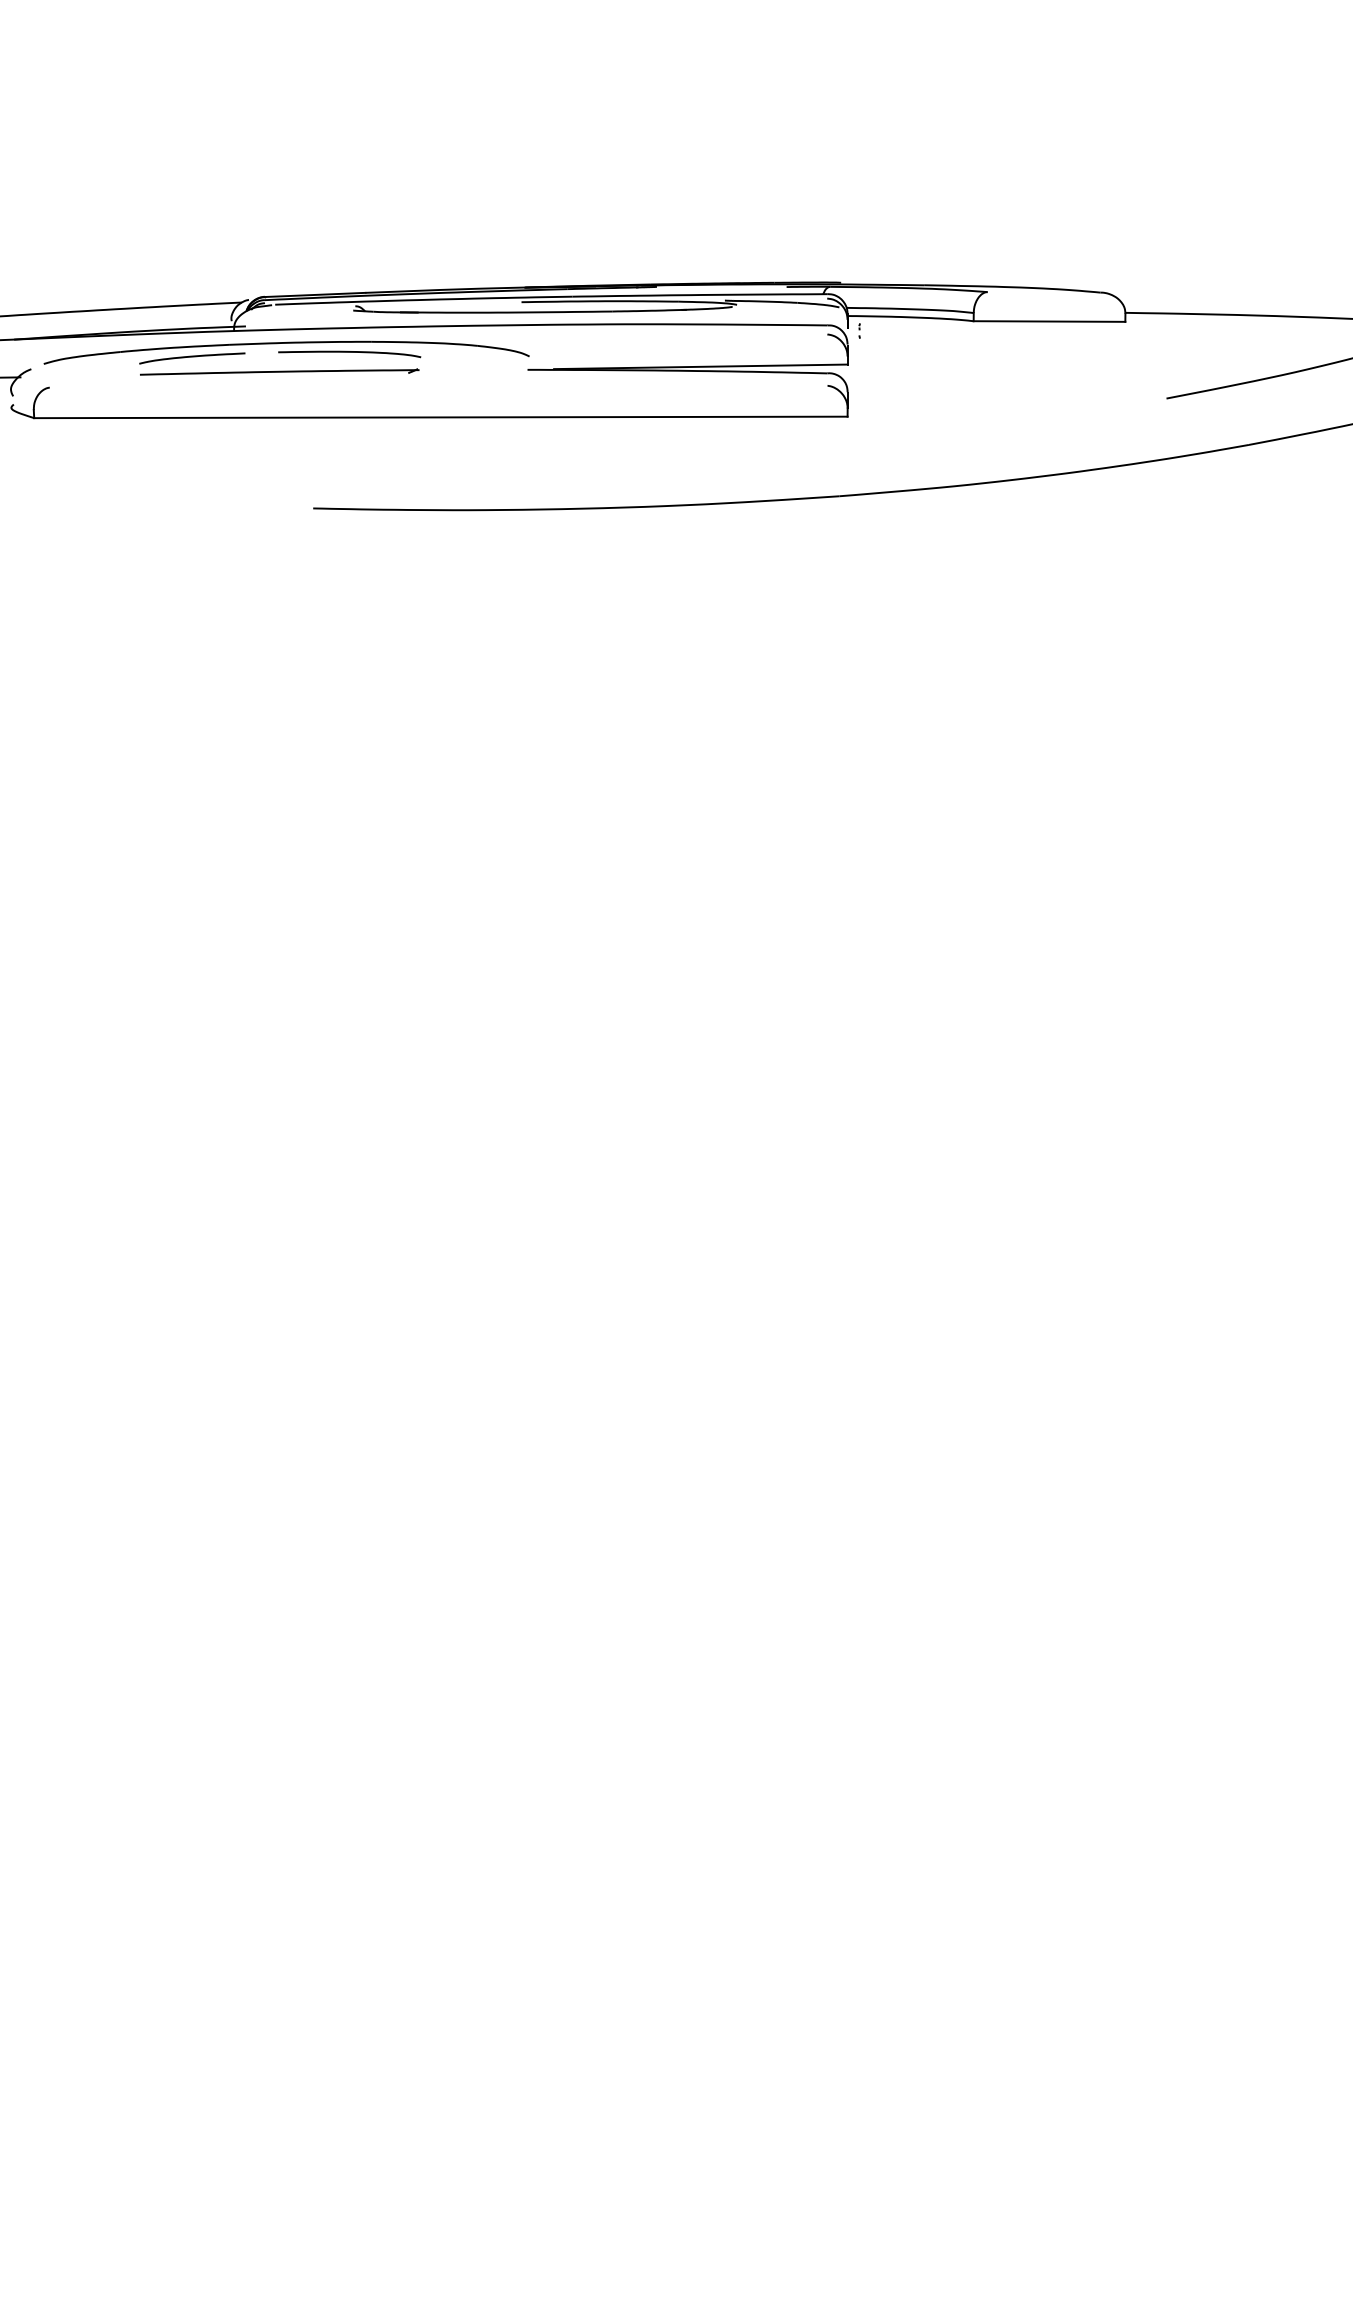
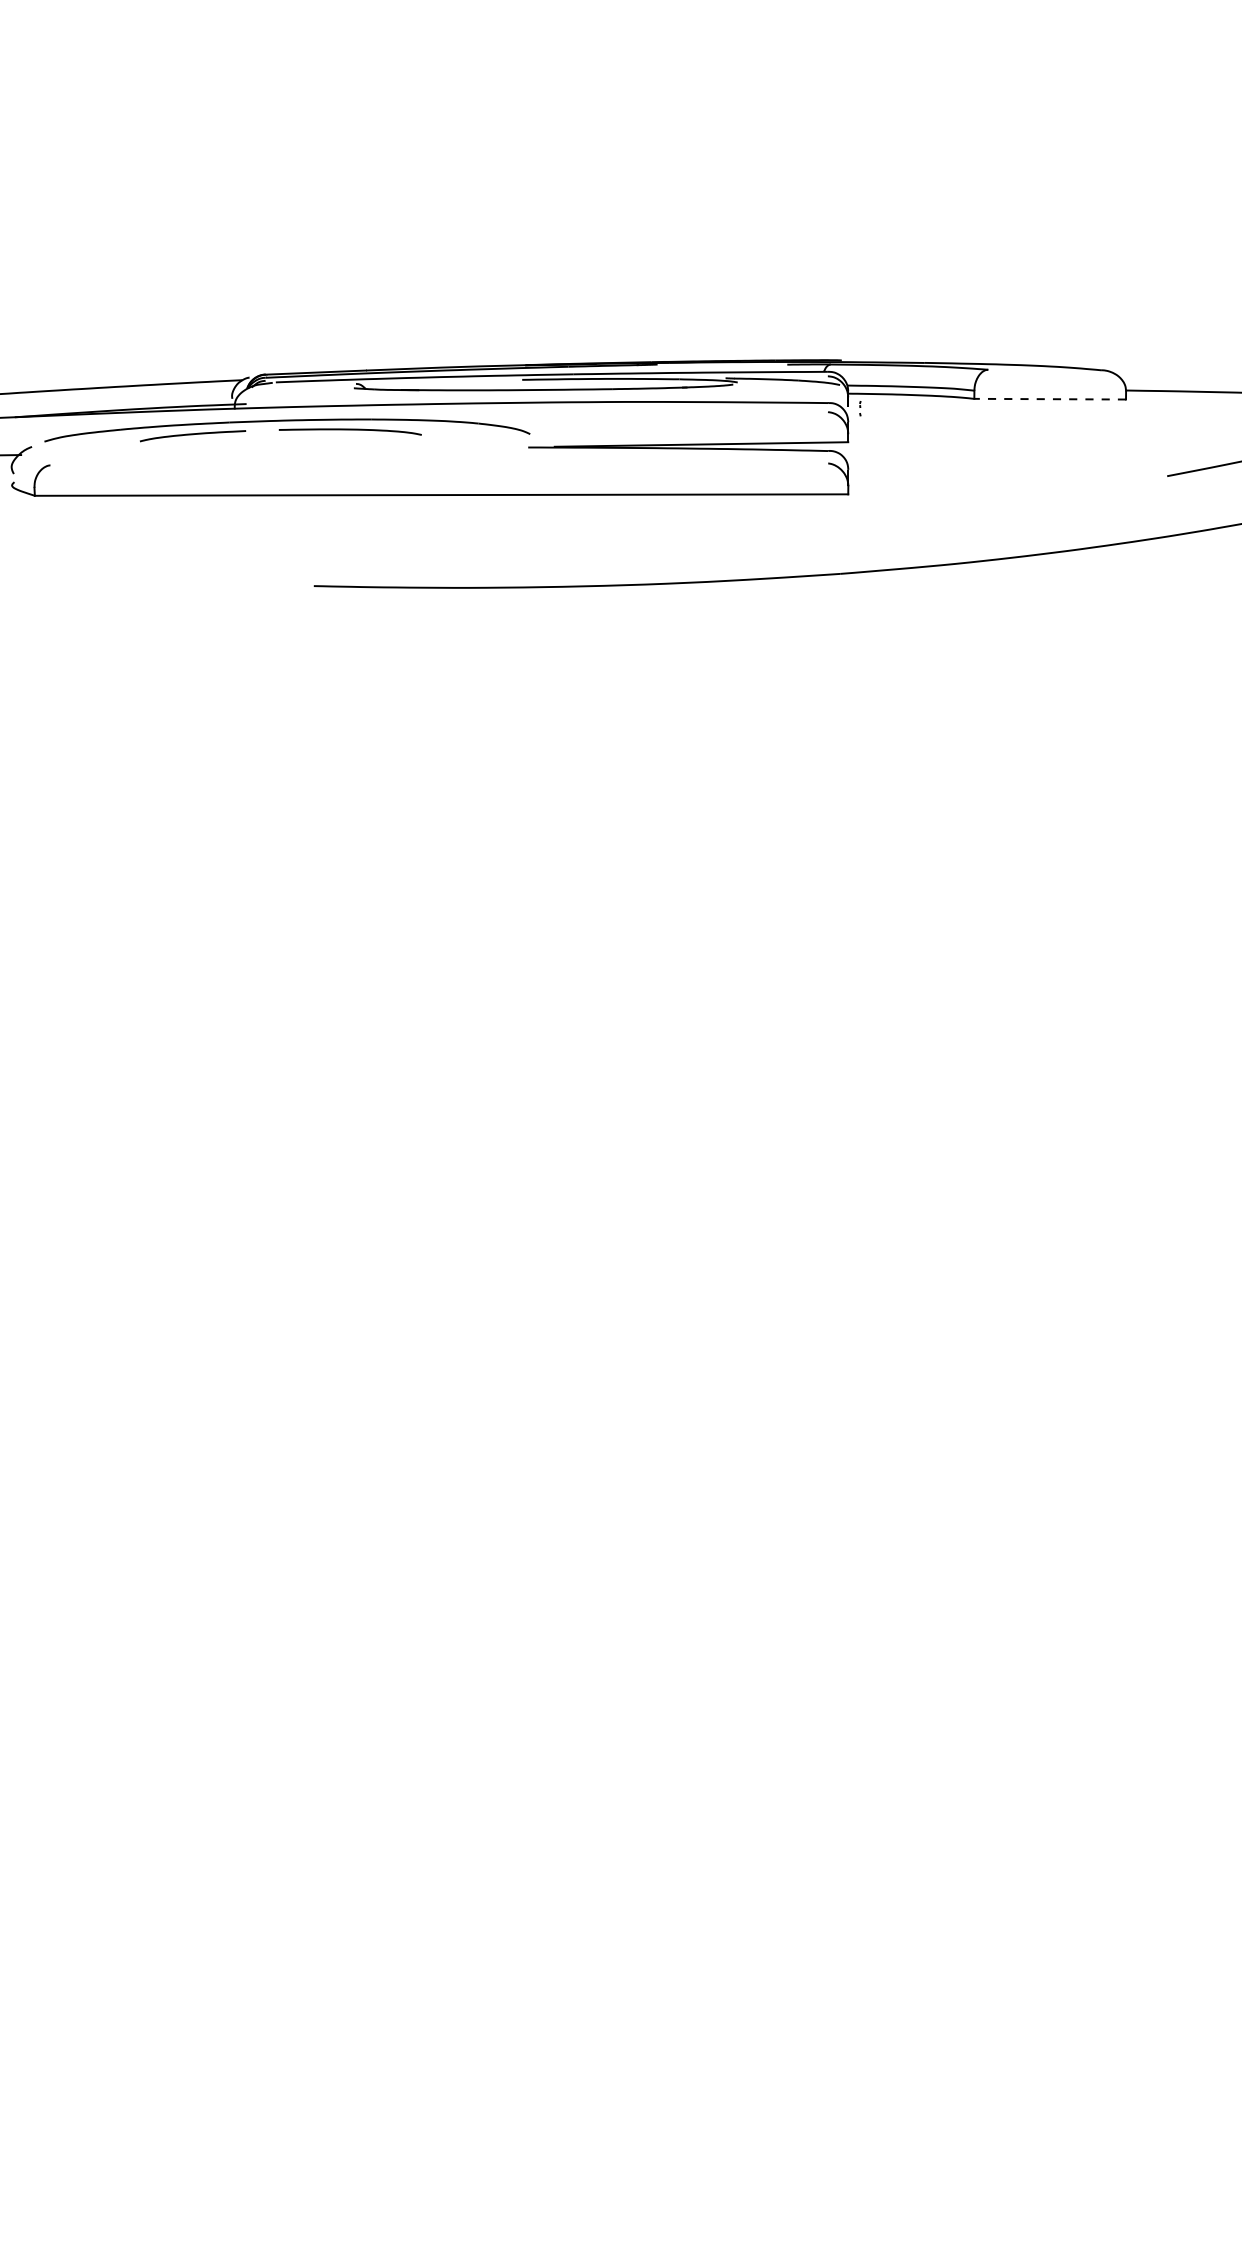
line: (1049, 321) -> (1050, 399), solid -> dashed
part: (279, 371) -> (280, 449), removed

